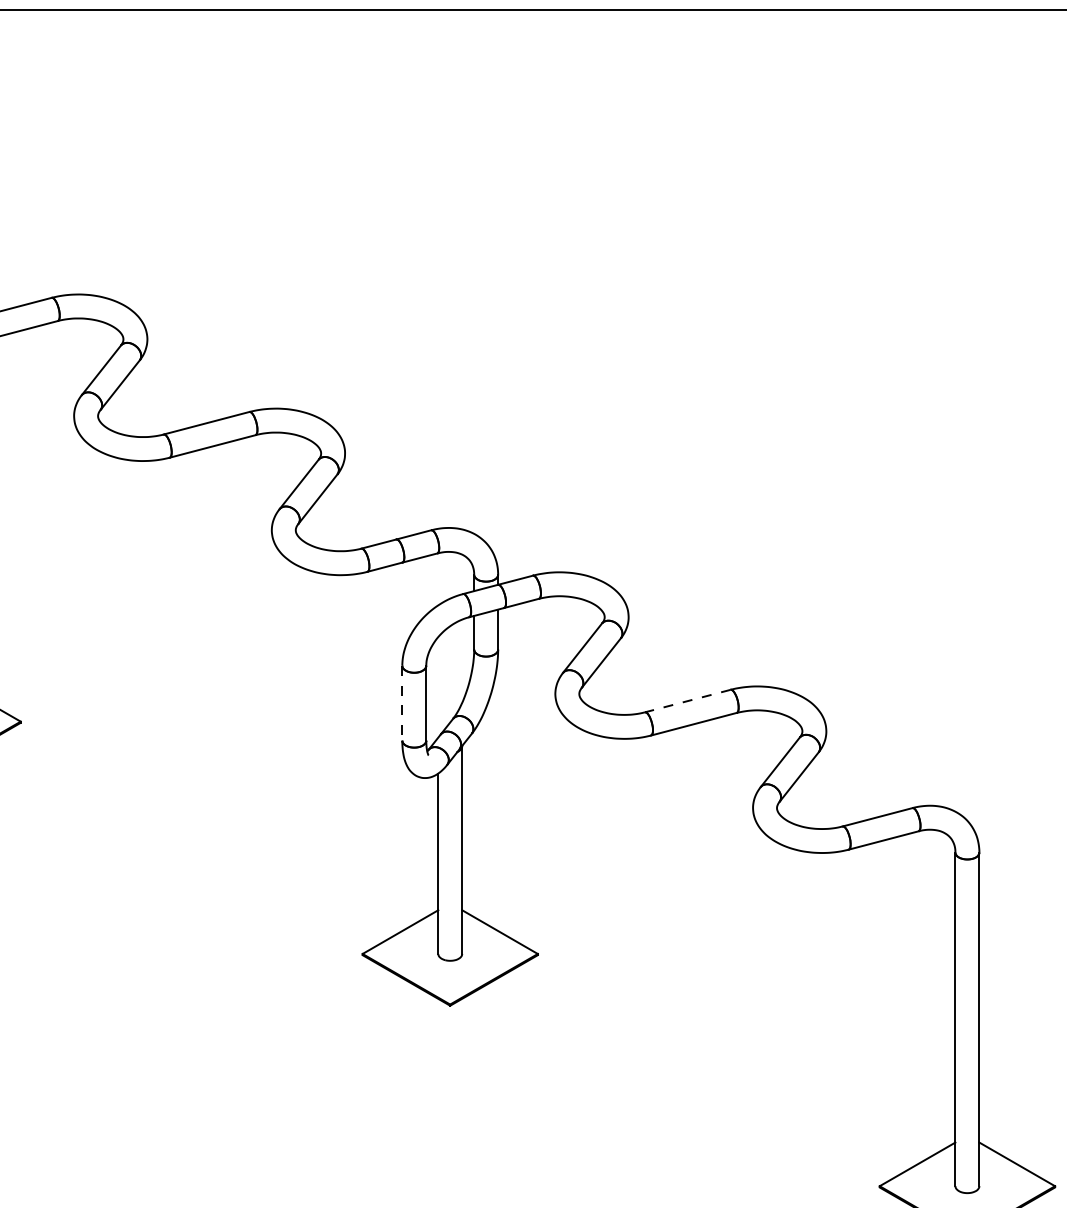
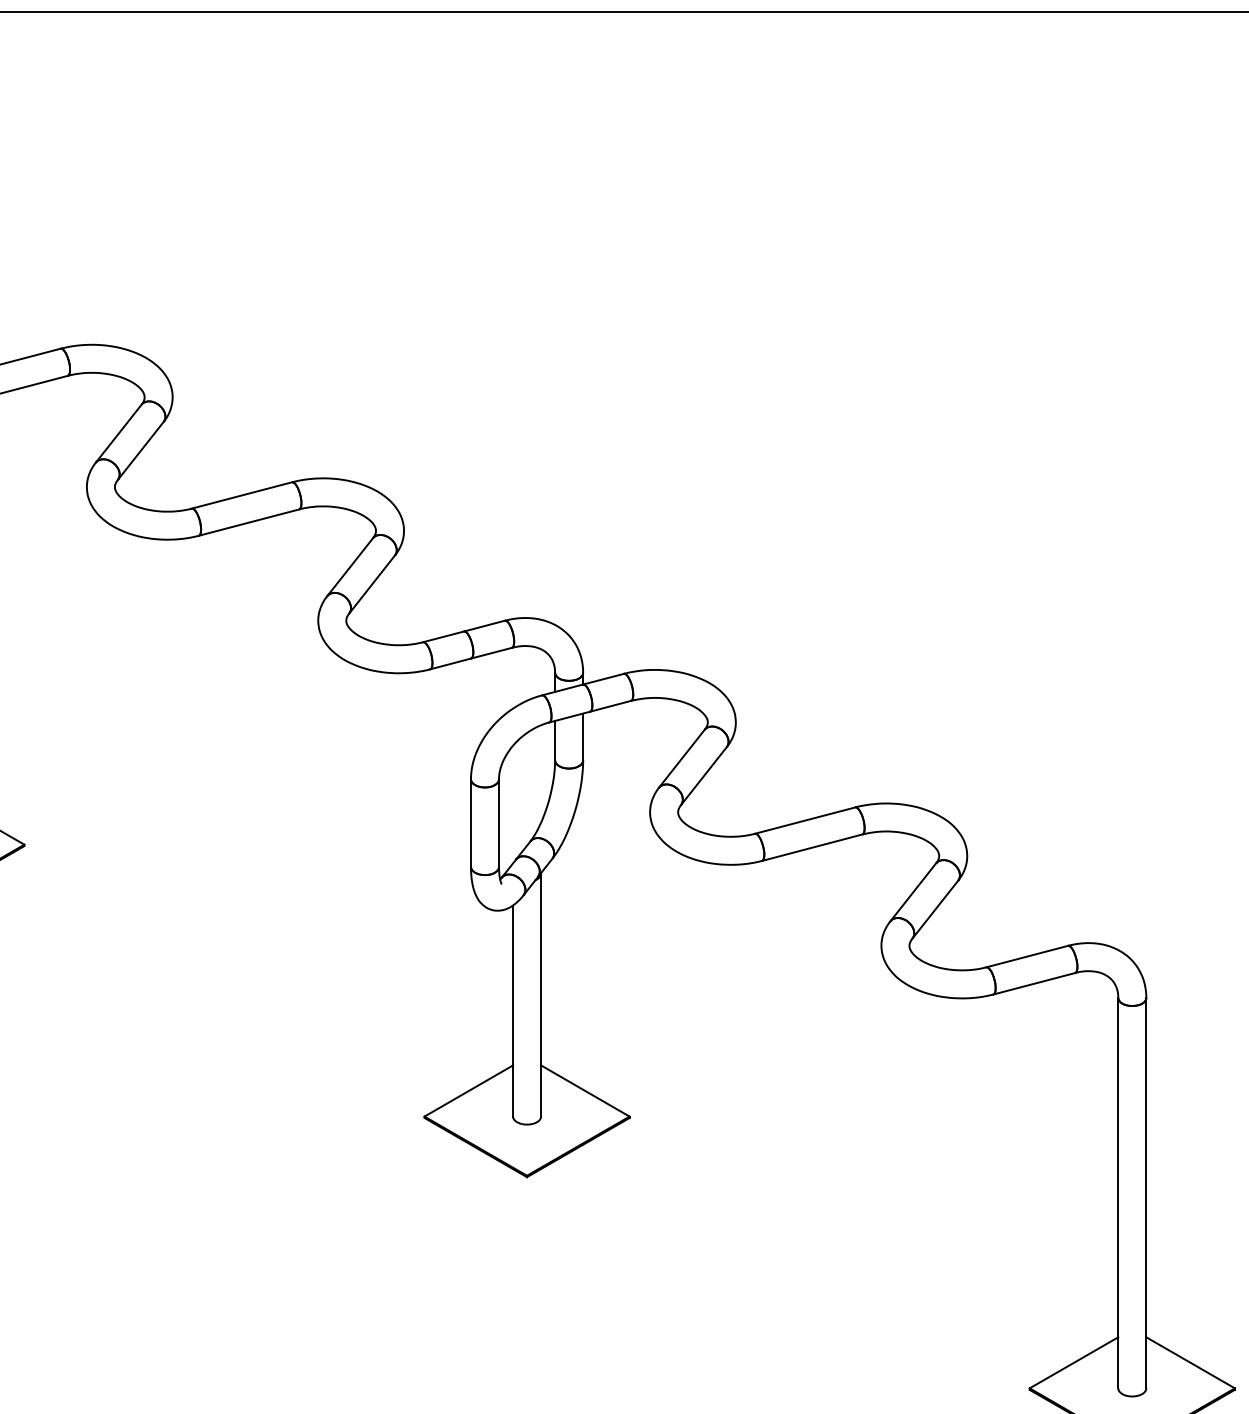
line: (687, 701) -> (804, 821), dashed -> solid
line: (402, 703) -> (471, 823), dashed -> solid

